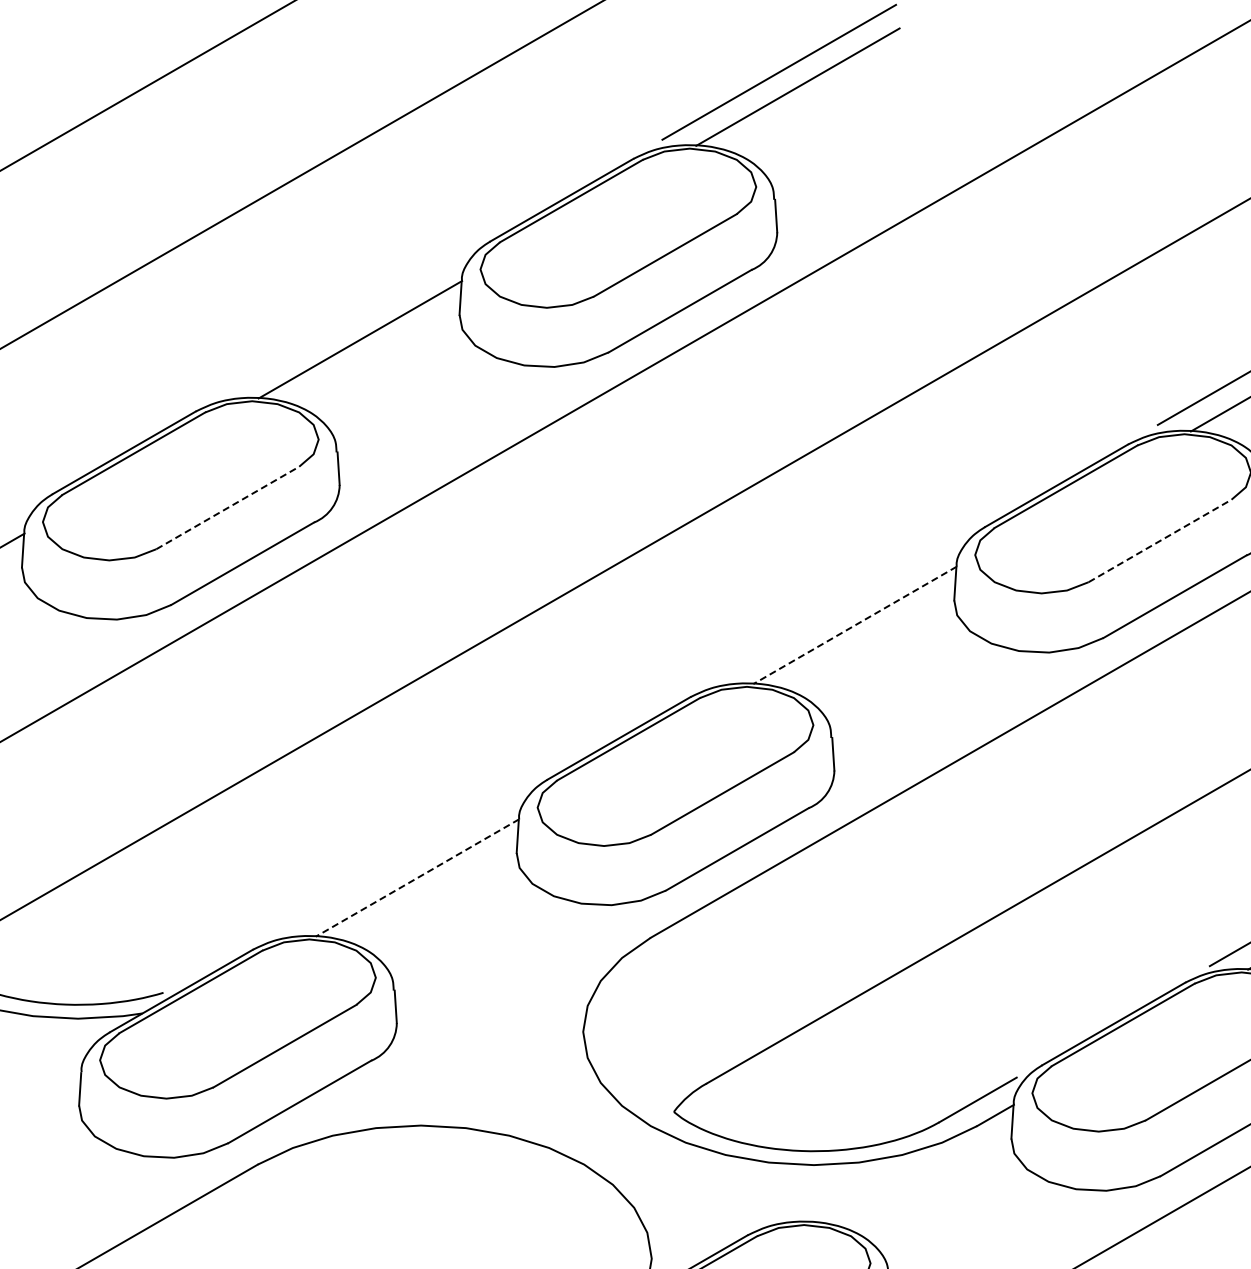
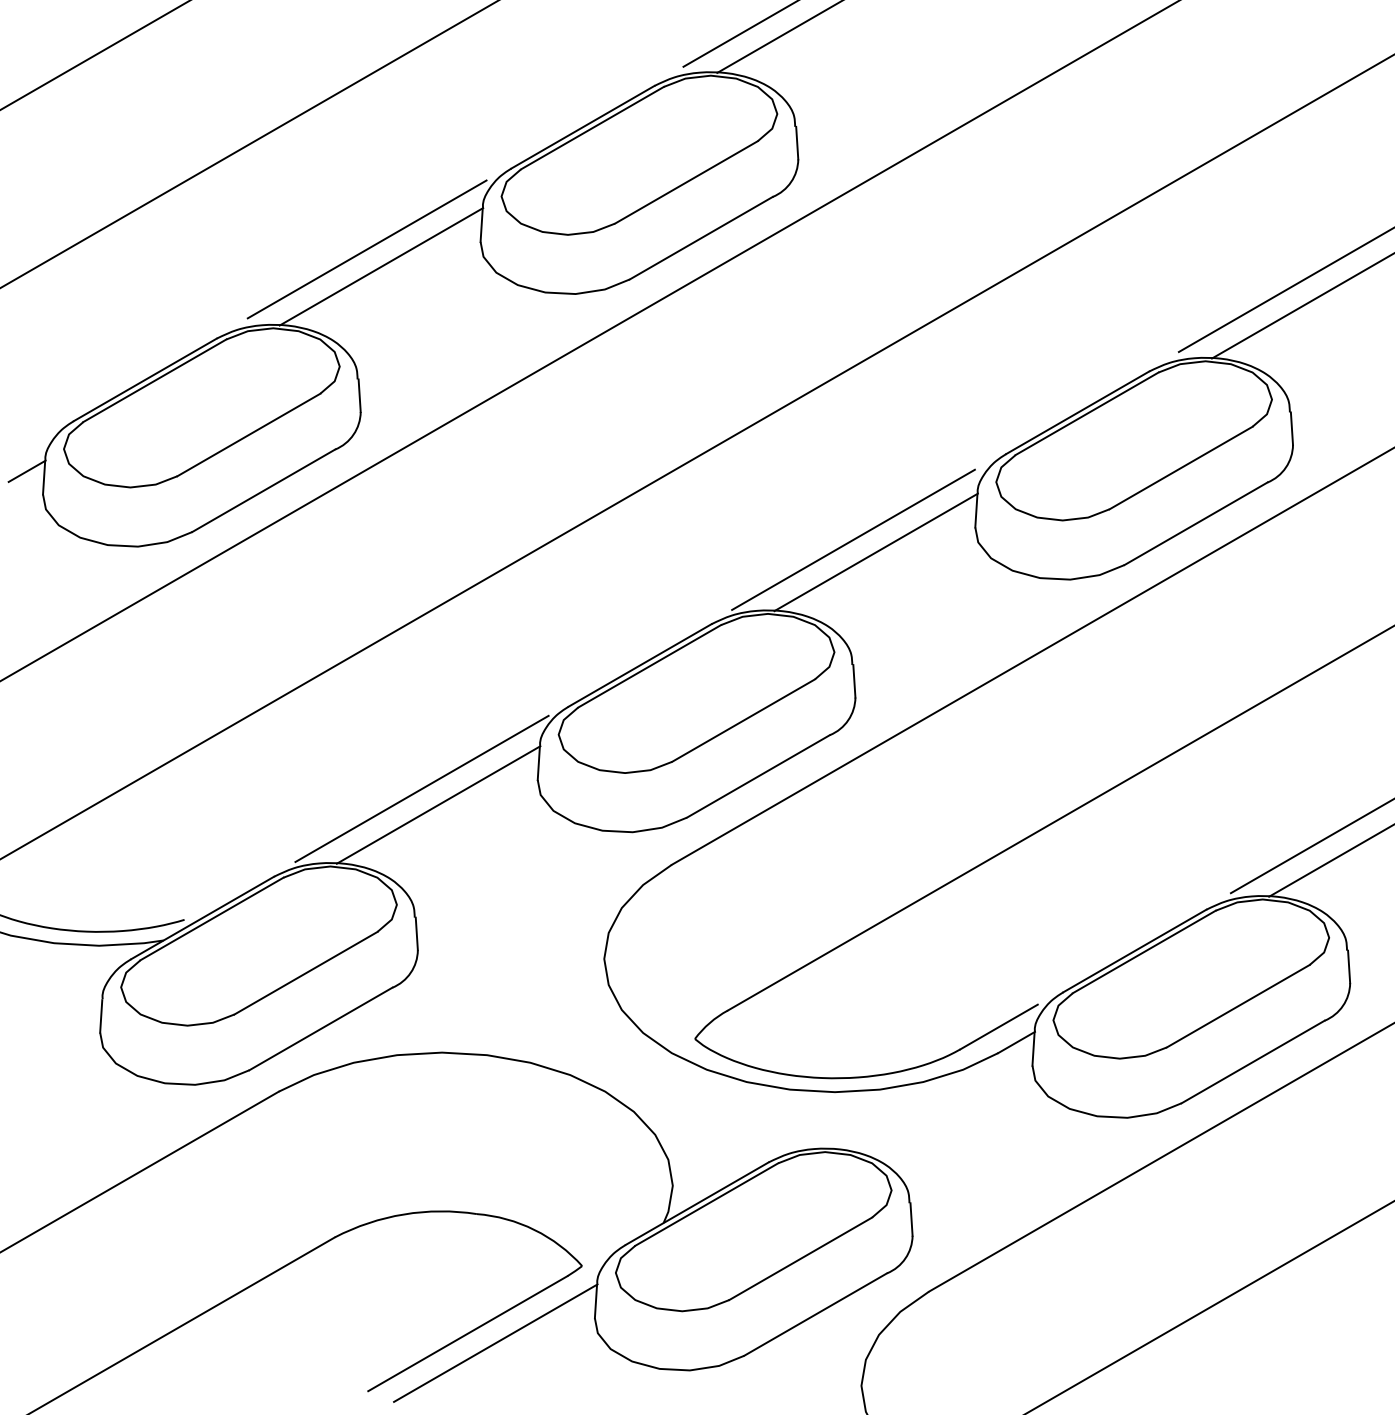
line: (345, 322) -> (366, 249), added
line: (228, 507) -> (249, 434), dashed -> solid
line: (1160, 540) -> (1181, 467), dashed -> solid
line: (832, 612) -> (853, 539), added
line: (854, 625) -> (875, 552), dashed -> solid
line: (400, 861) -> (421, 788), added
line: (417, 878) -> (438, 805), dashed -> solid

